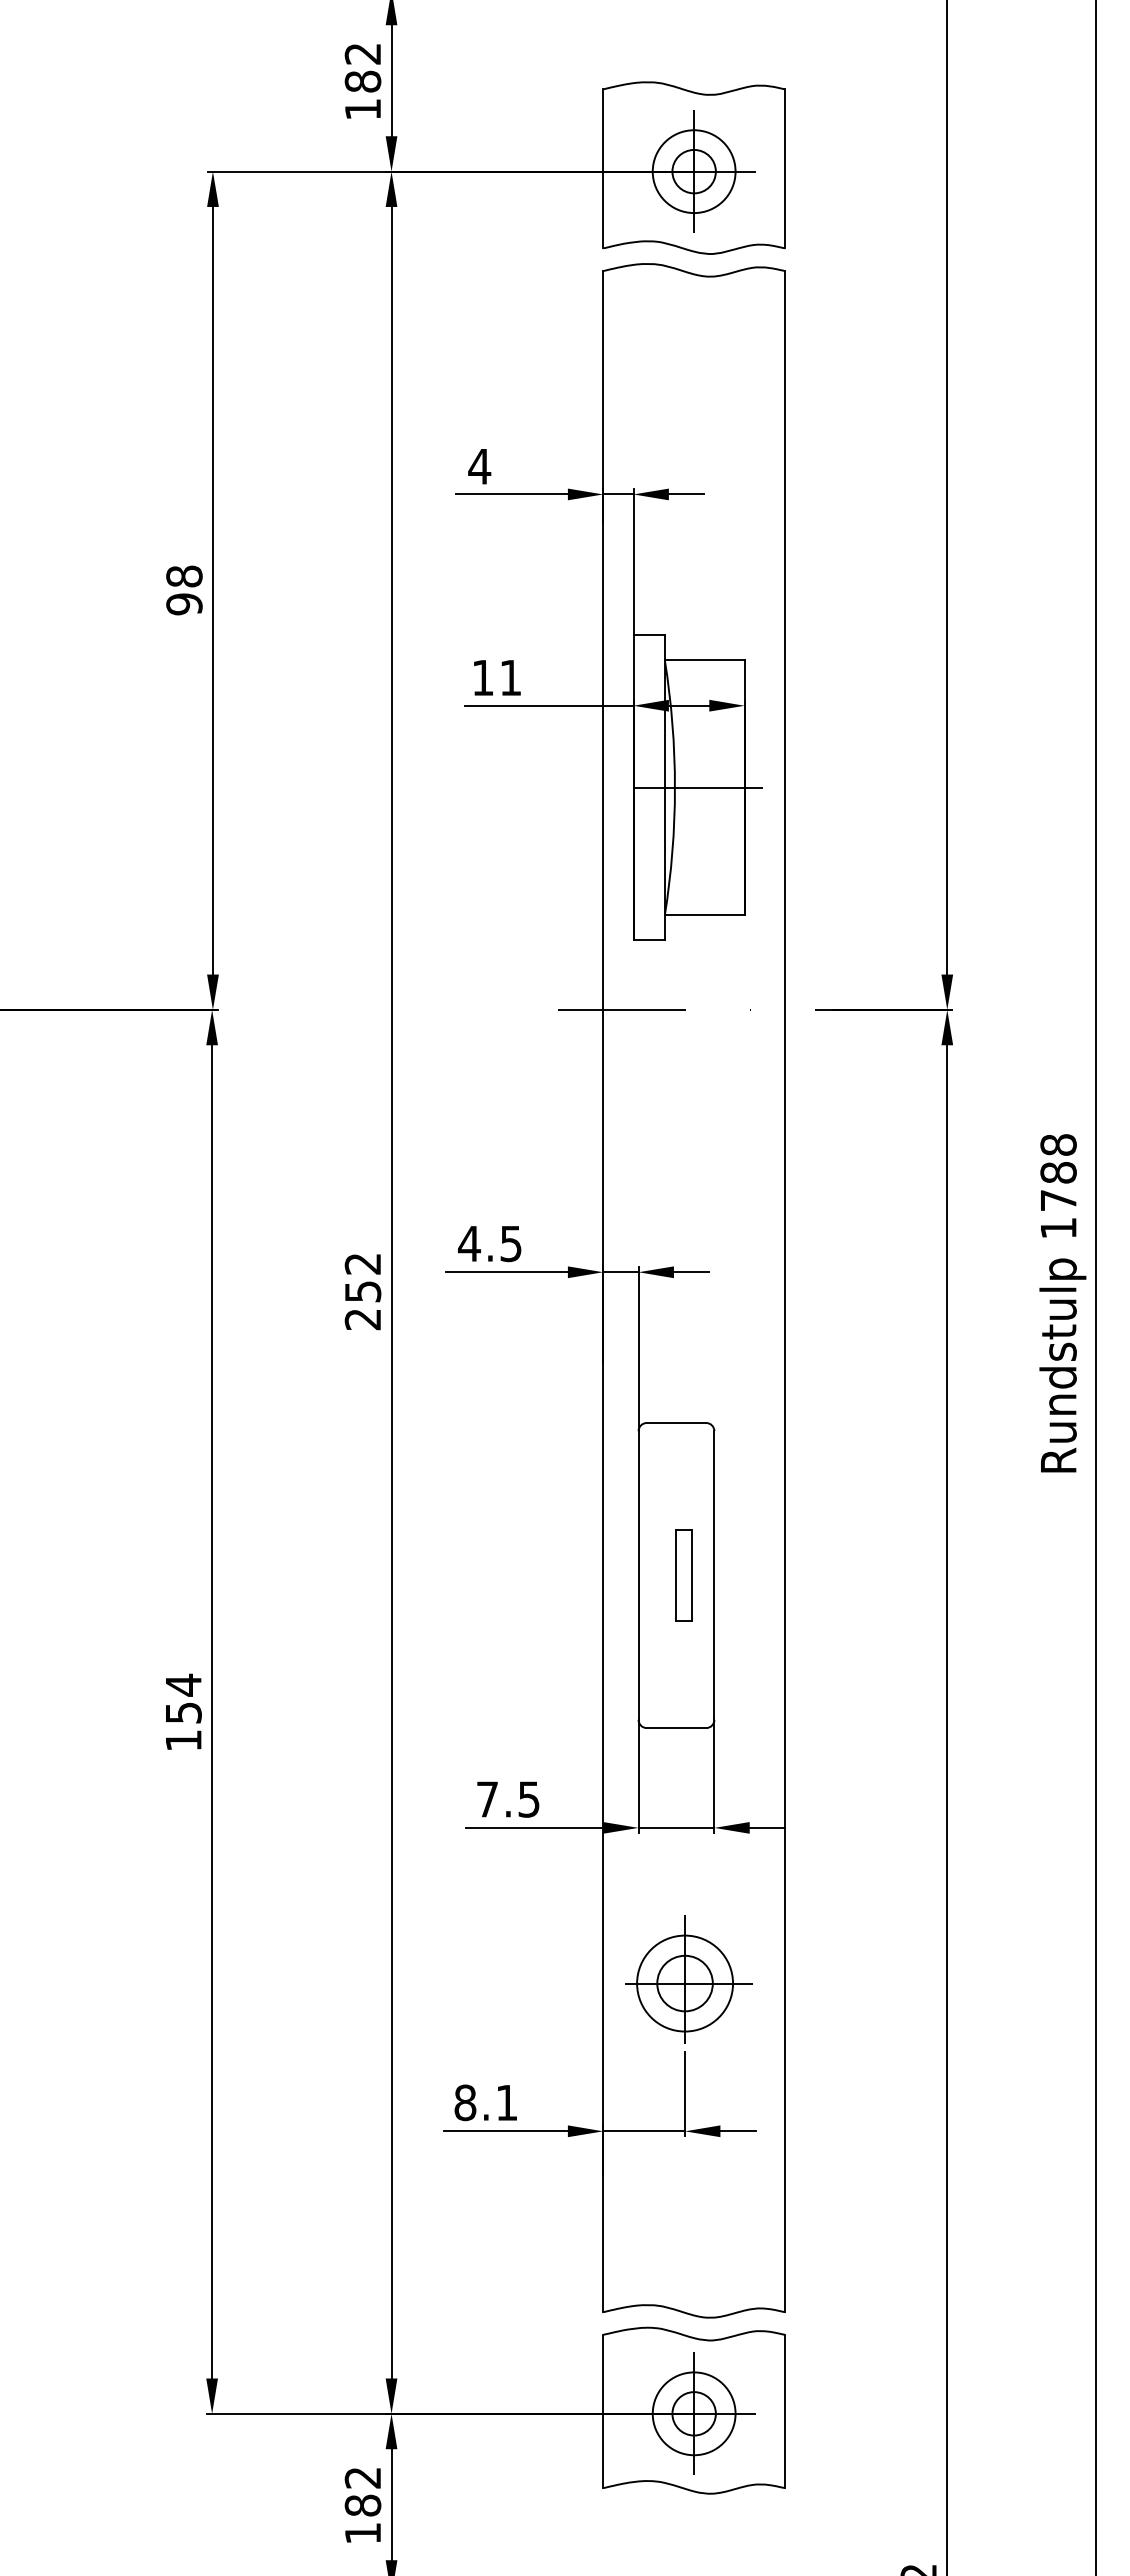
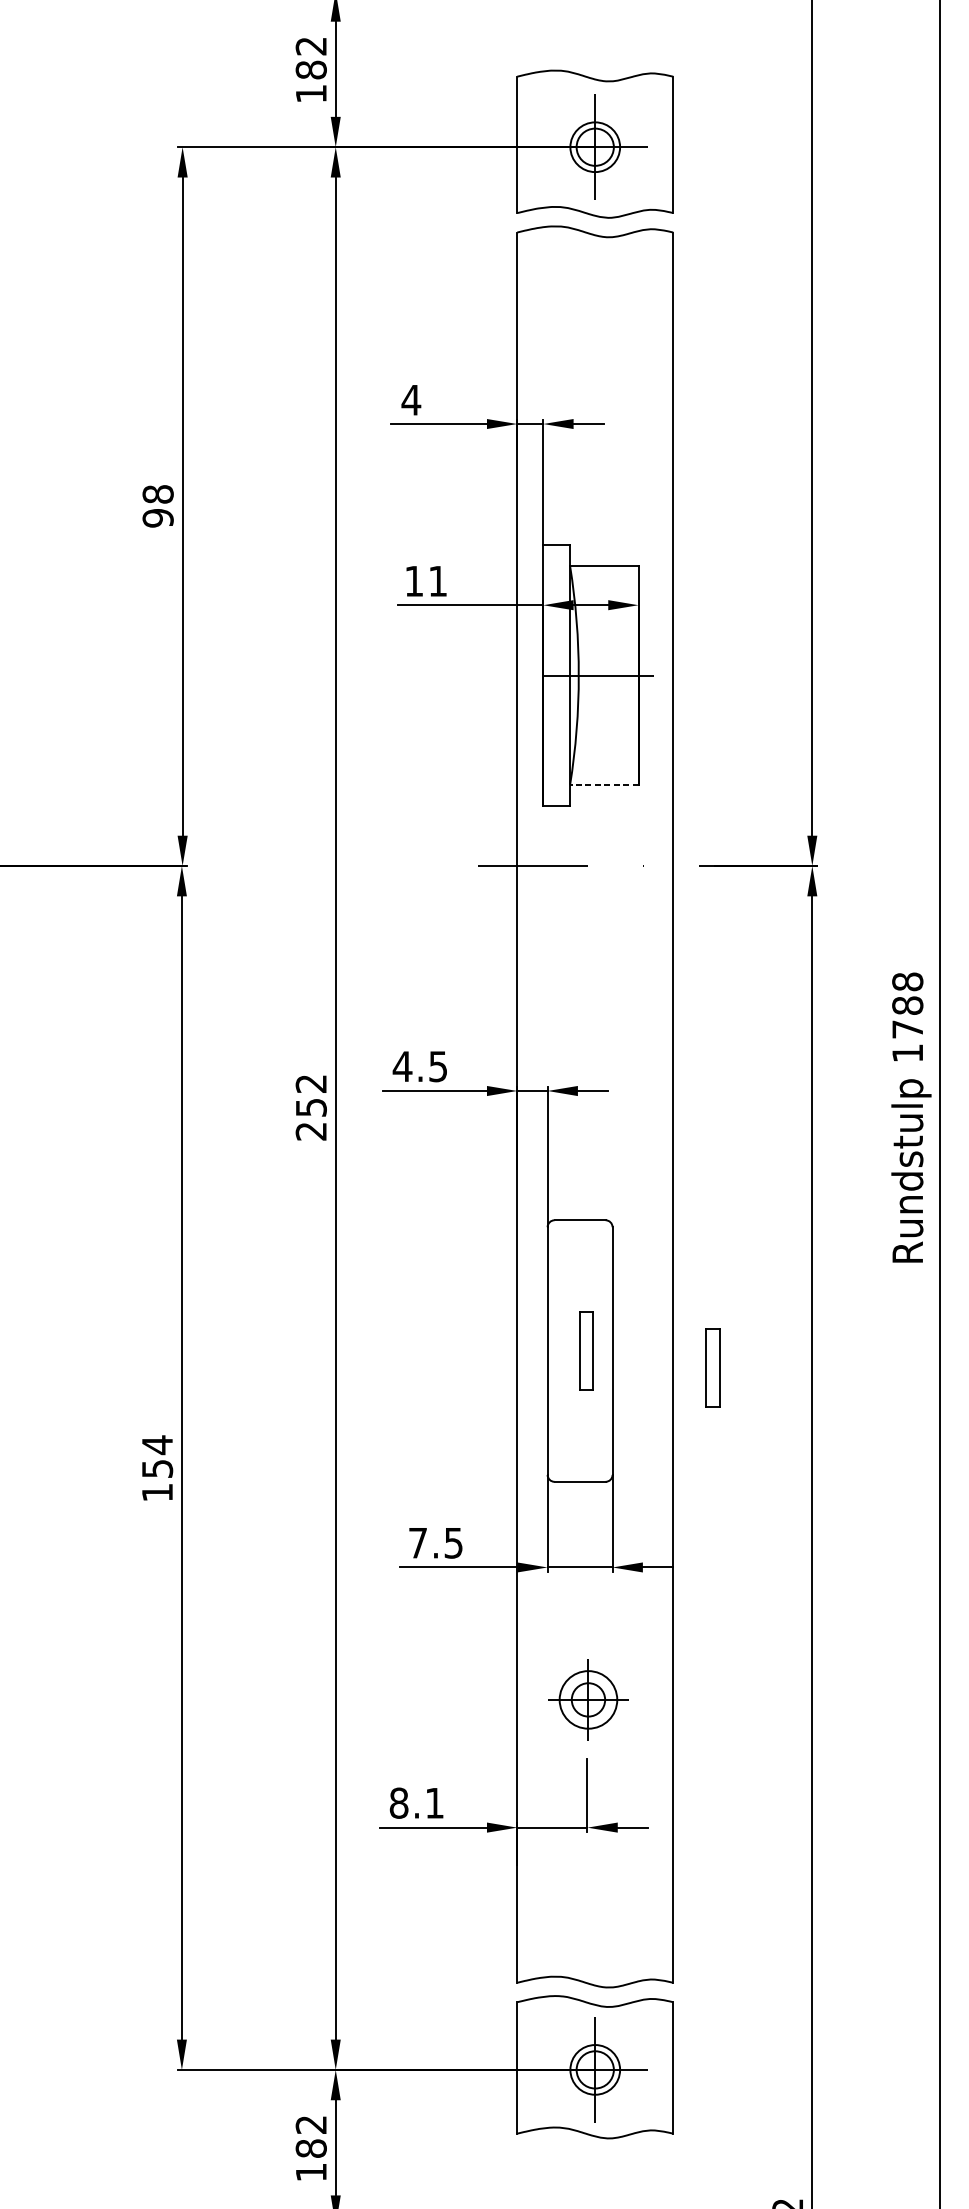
circle: (693, 171) -> (594, 147), size x0.7
line: (704, 915) -> (604, 785), solid -> dashed
part: (831, 1595) -> (713, 1368), added
part: (688, 1979) -> (590, 1697), size x0.7
circle: (693, 2413) -> (594, 2069), size x0.7

